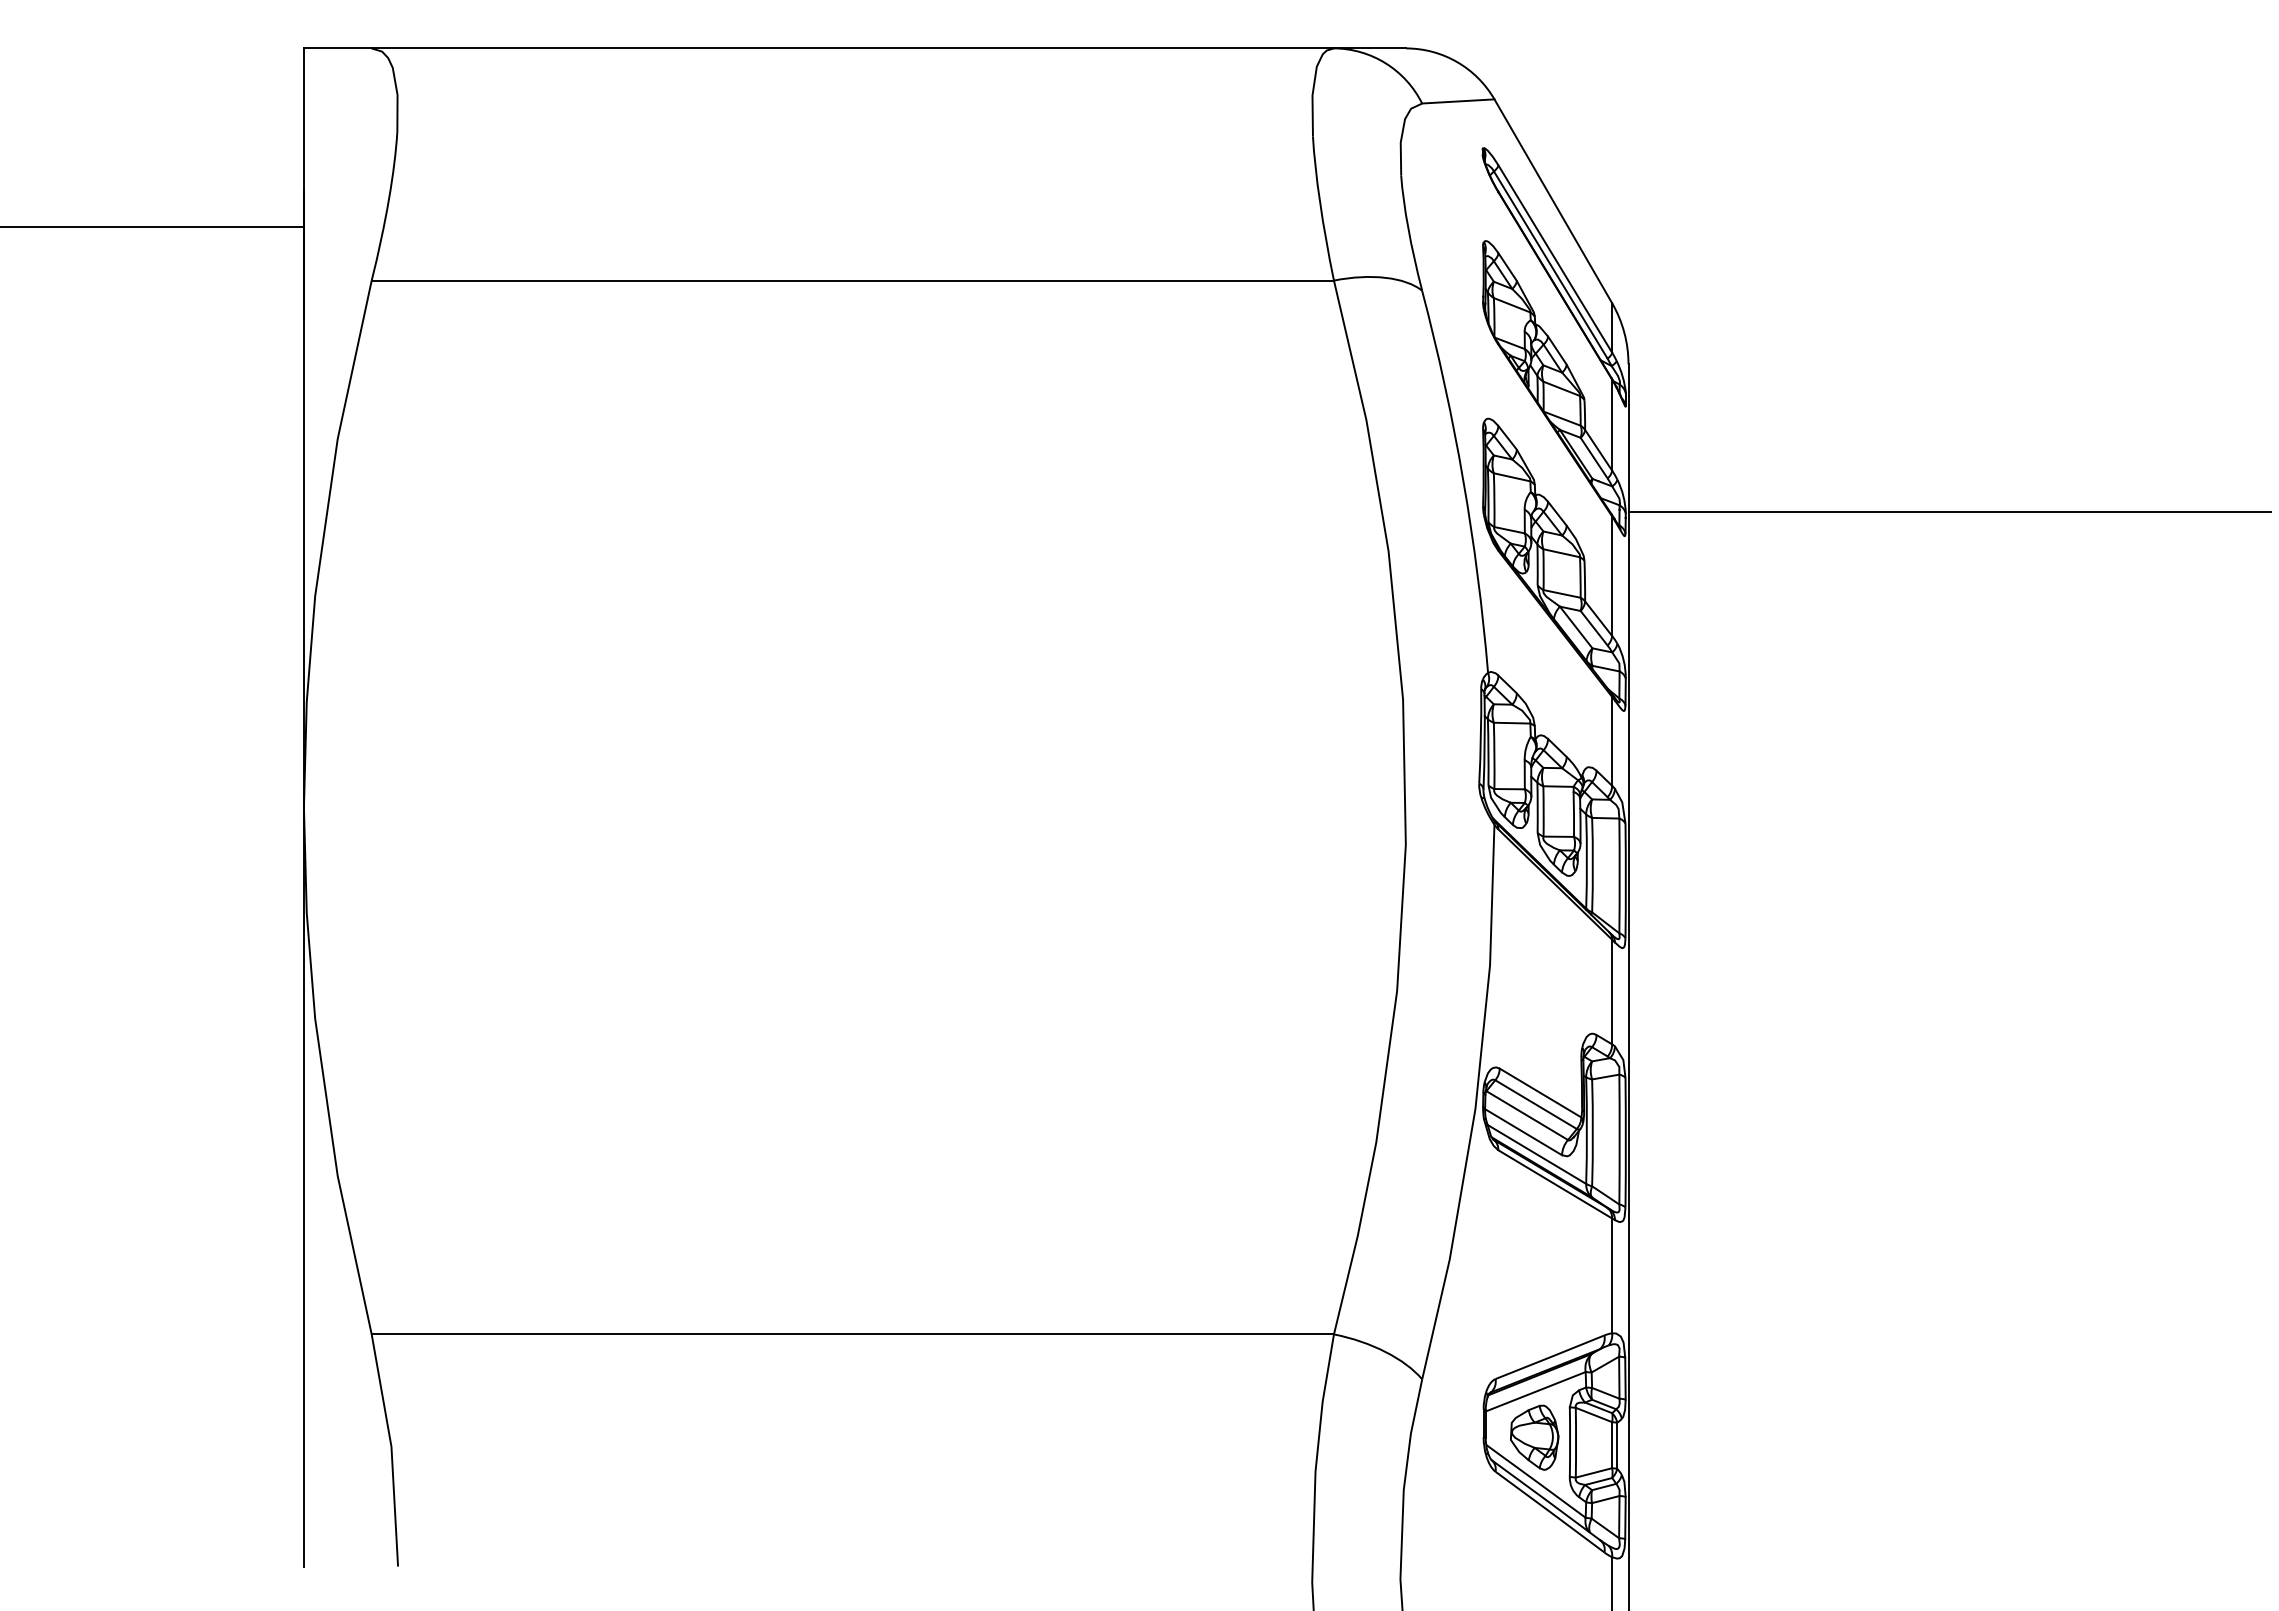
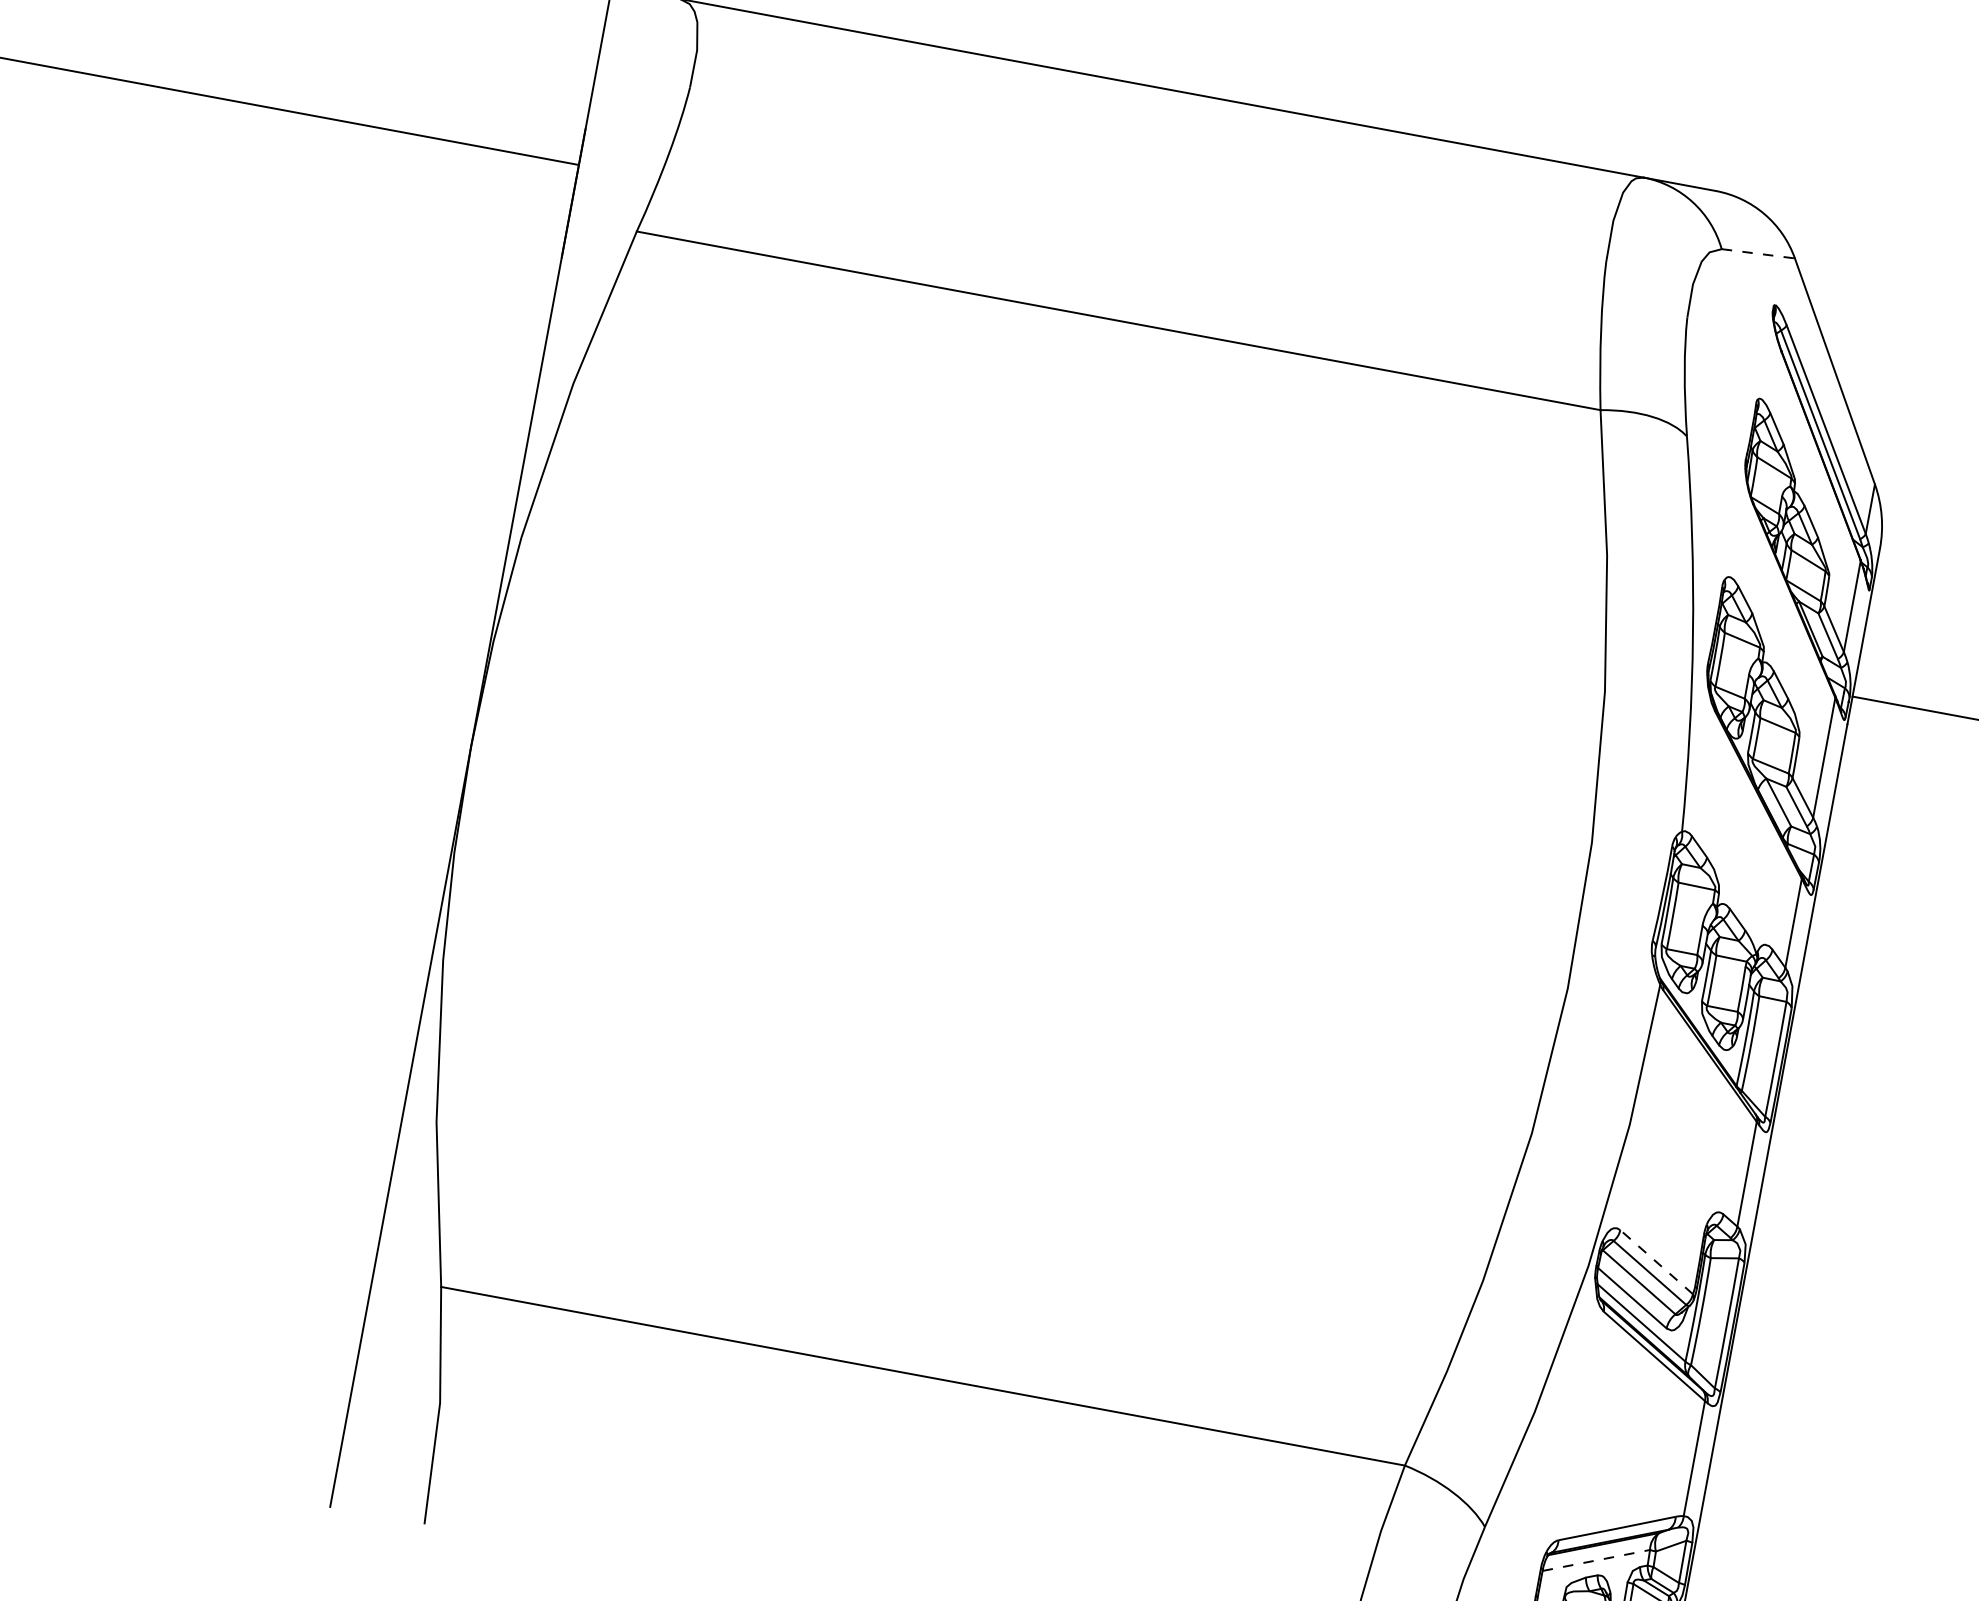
line: (1458, 101) -> (1758, 253), solid -> dashed
line: (1540, 1093) -> (1656, 1262), solid -> dashed
line: (1535, 1391) -> (1596, 1560), solid -> dashed

